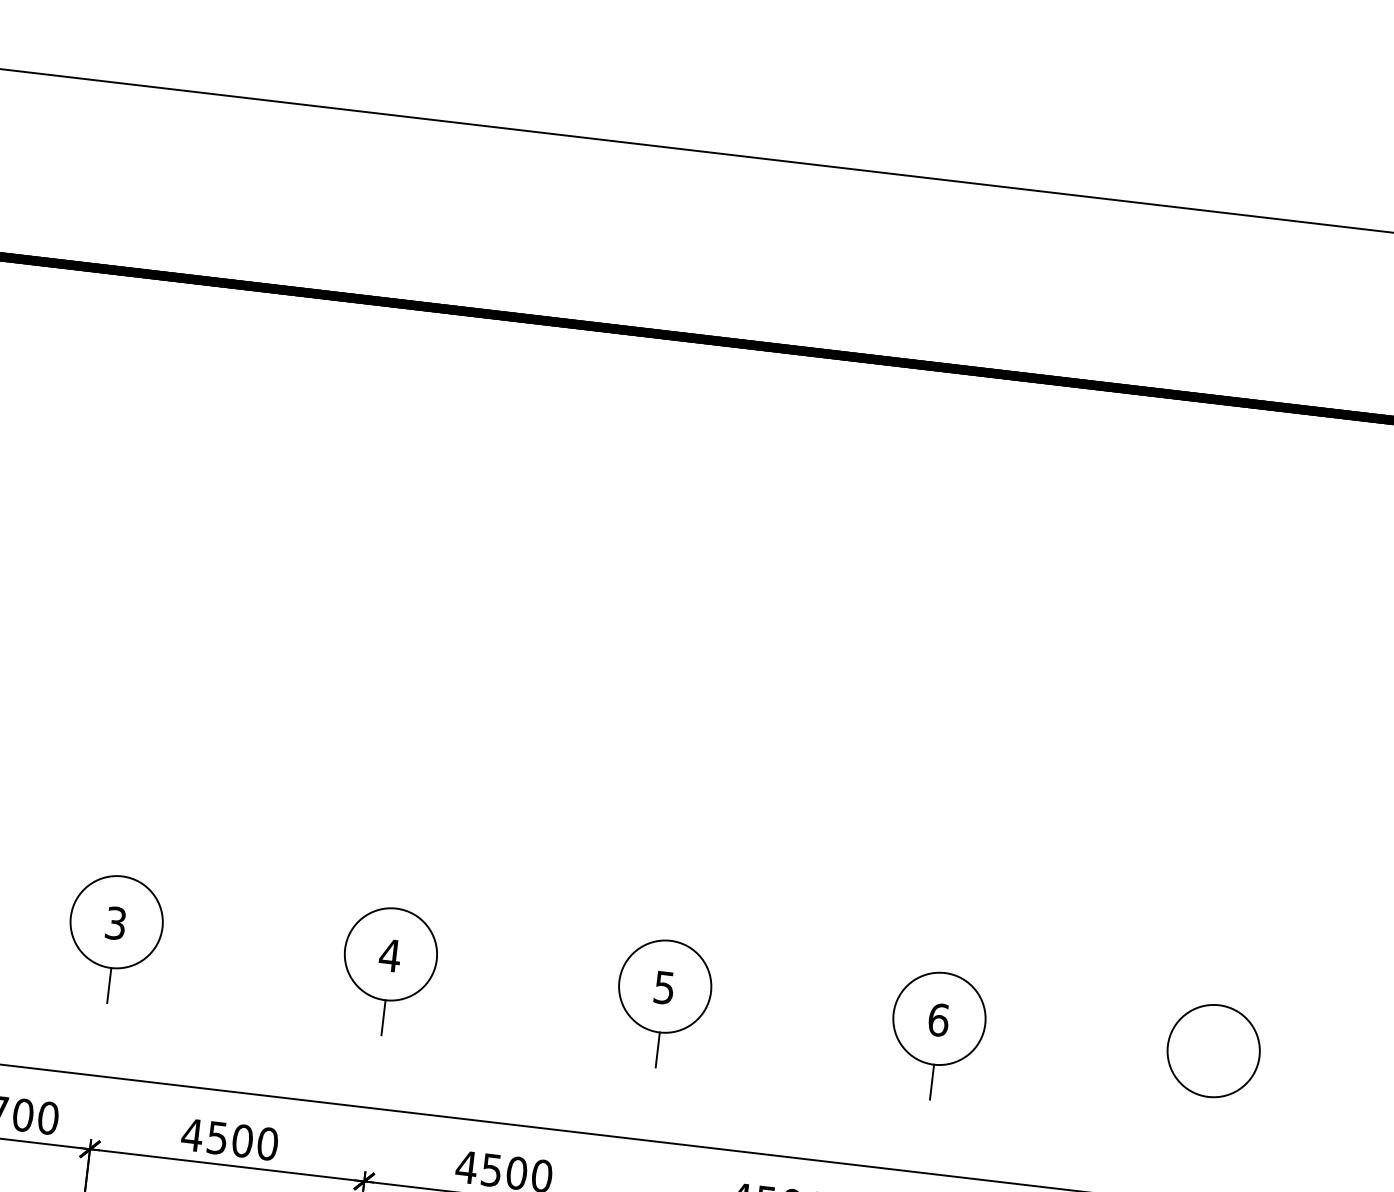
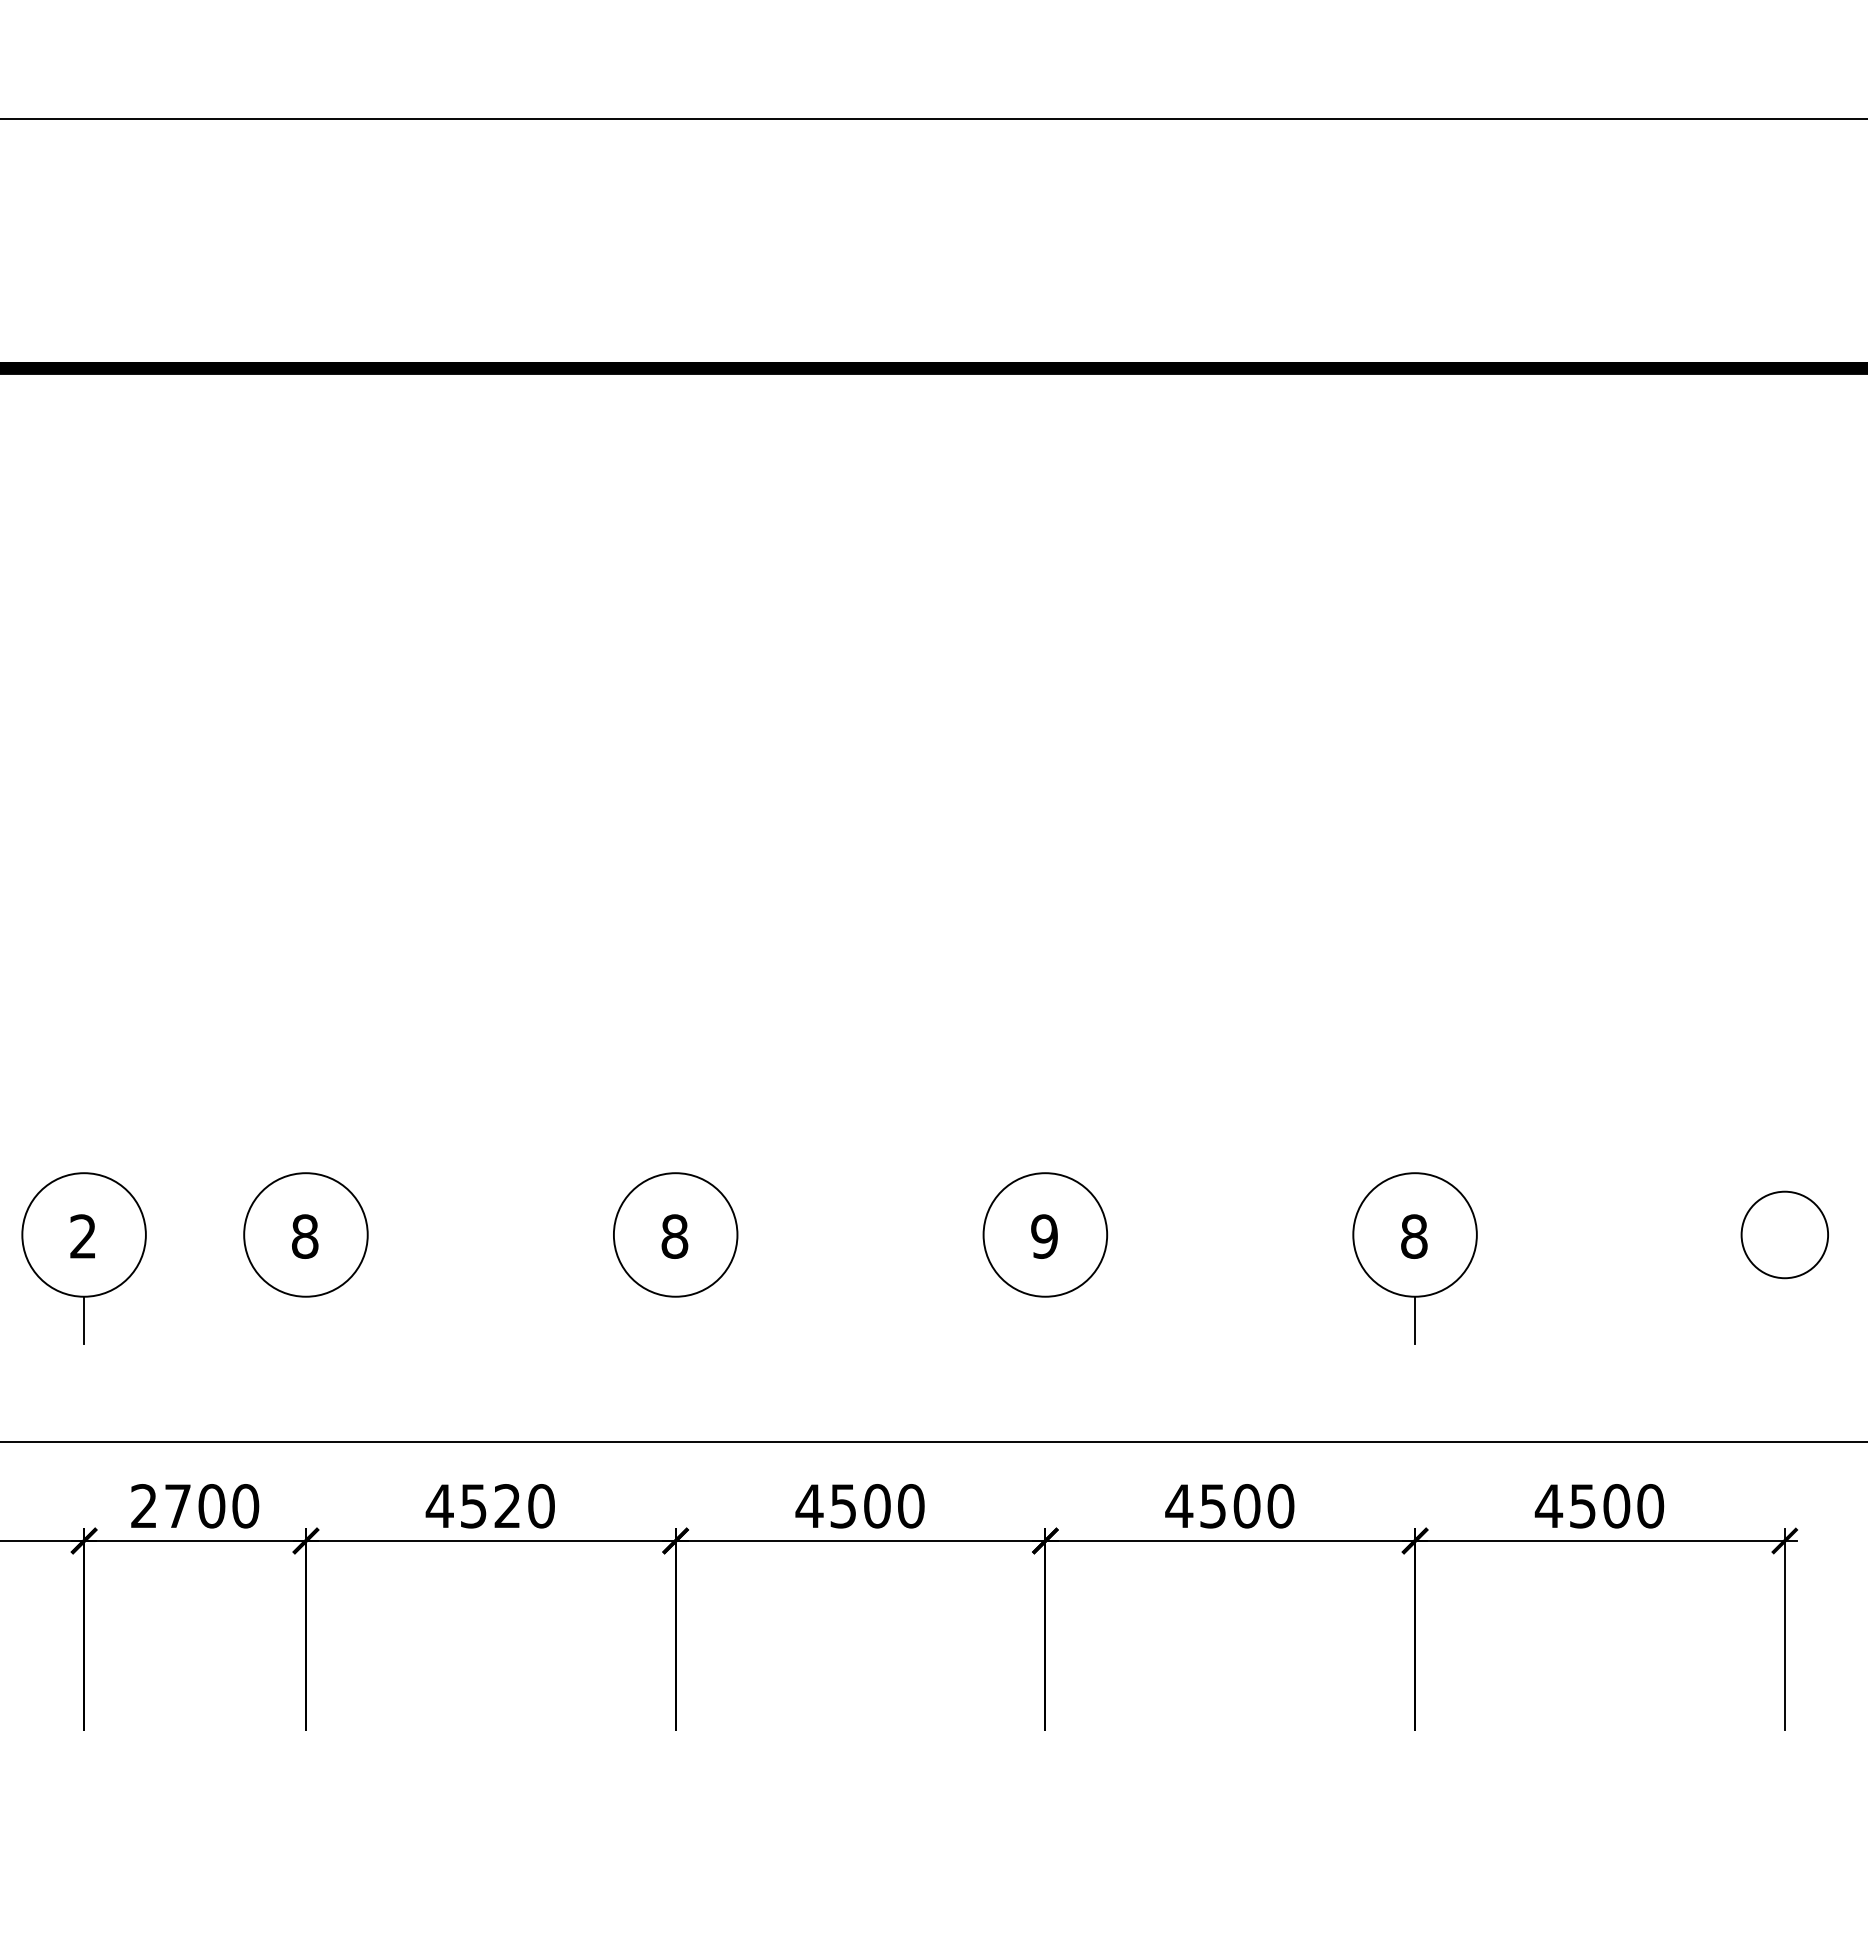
text: (116, 923) -> (305, 1236), 3 -> 8
text: (389, 955) -> (674, 1236), 4 -> 8
line: (108, 984) -> (305, 1319), removed
text: (664, 987) -> (1044, 1236), 5 -> 9
line: (383, 1017) -> (675, 1319), removed
text: (938, 1019) -> (1414, 1236), 6 -> 8
line: (657, 1049) -> (1045, 1319), removed
circle: (1213, 1050) -> (1784, 1234), size x0.7
text: (242, 1141) -> (507, 1506), 4500 -> 4520

